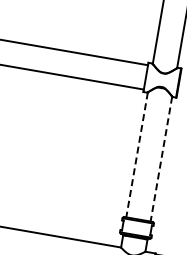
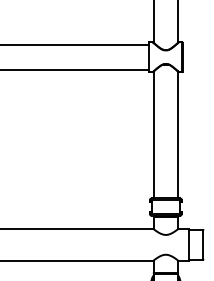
line: (136, 155) -> (153, 135), dashed -> solid
line: (161, 159) -> (178, 135), dashed -> solid

